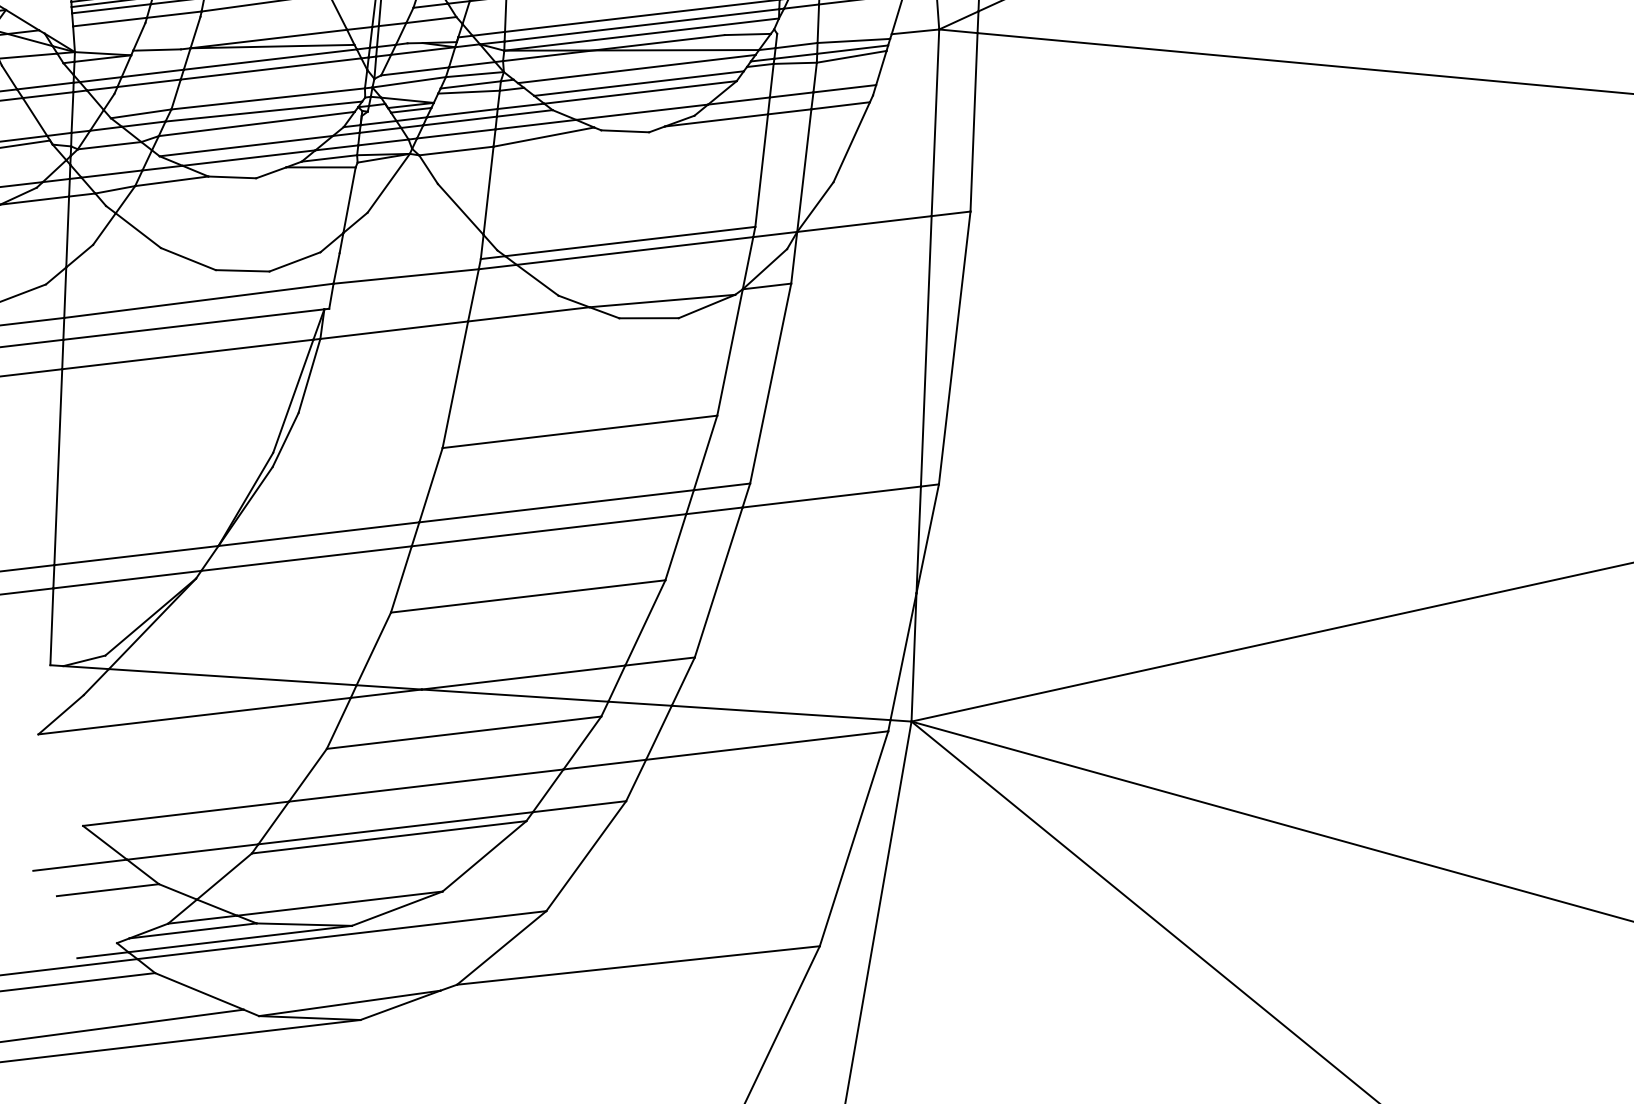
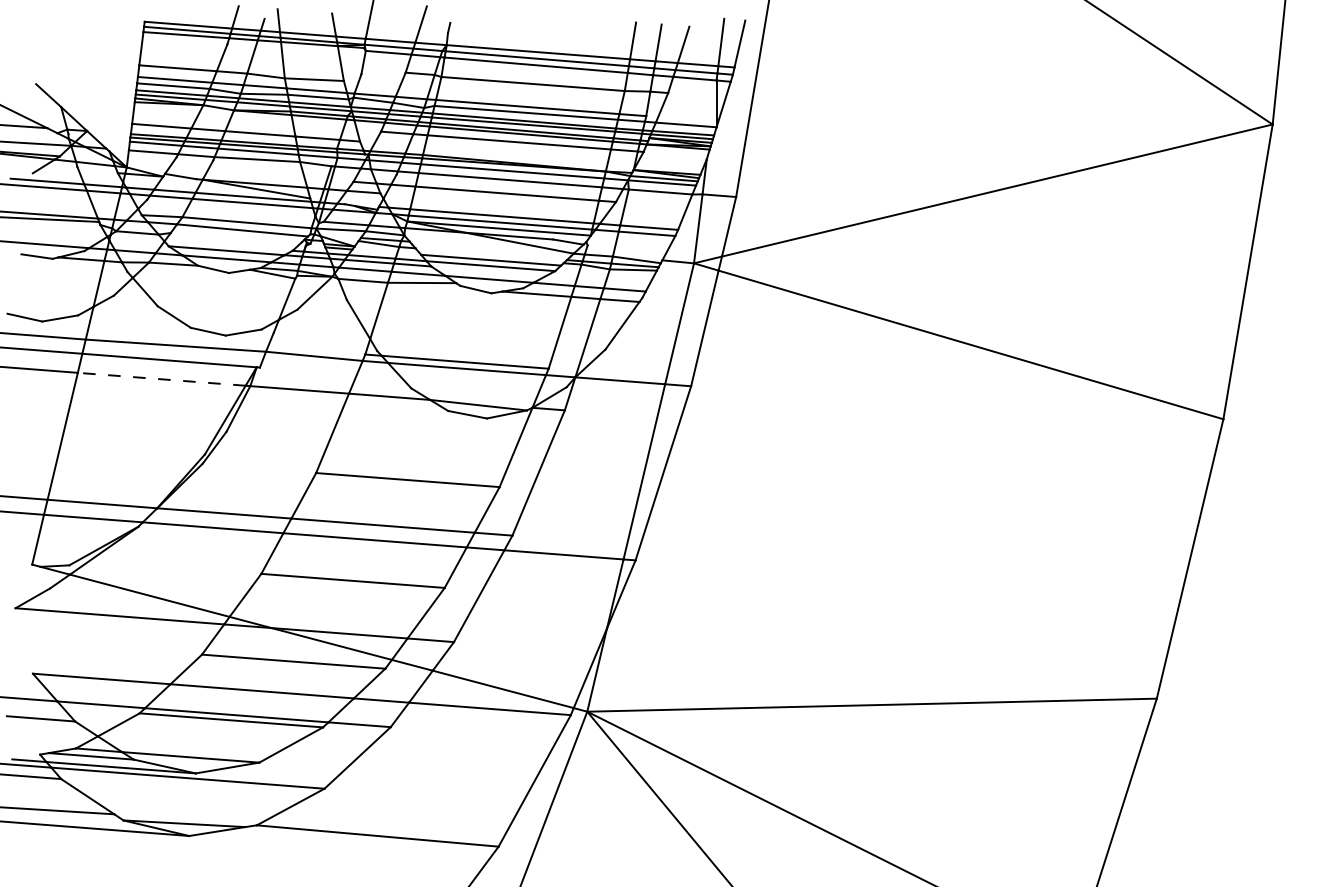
line: (636, 69) -> (491, 250), removed
line: (255, 124) -> (235, 237), removed
line: (187, 354) -> (161, 379), solid -> dashed

